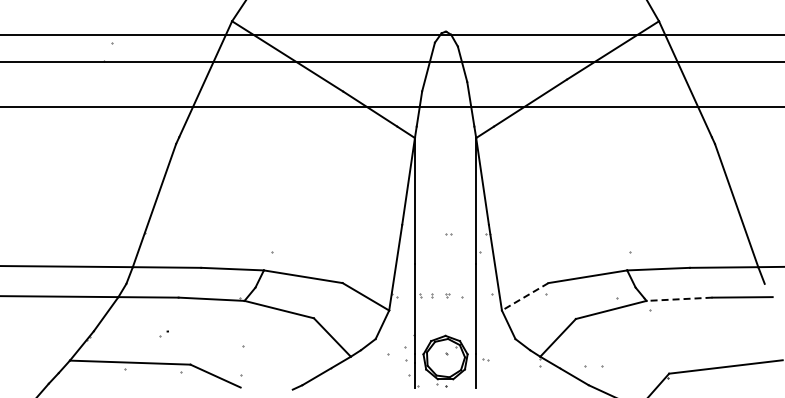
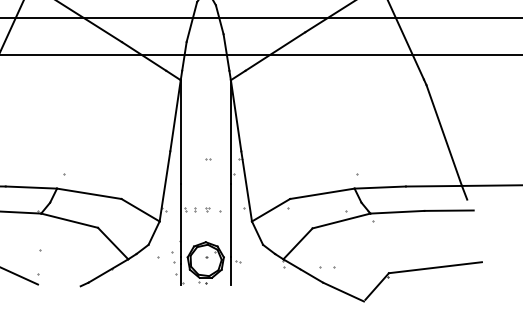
line: (524, 297) -> (270, 210), dashed -> solid
line: (679, 299) -> (397, 212), dashed -> solid

